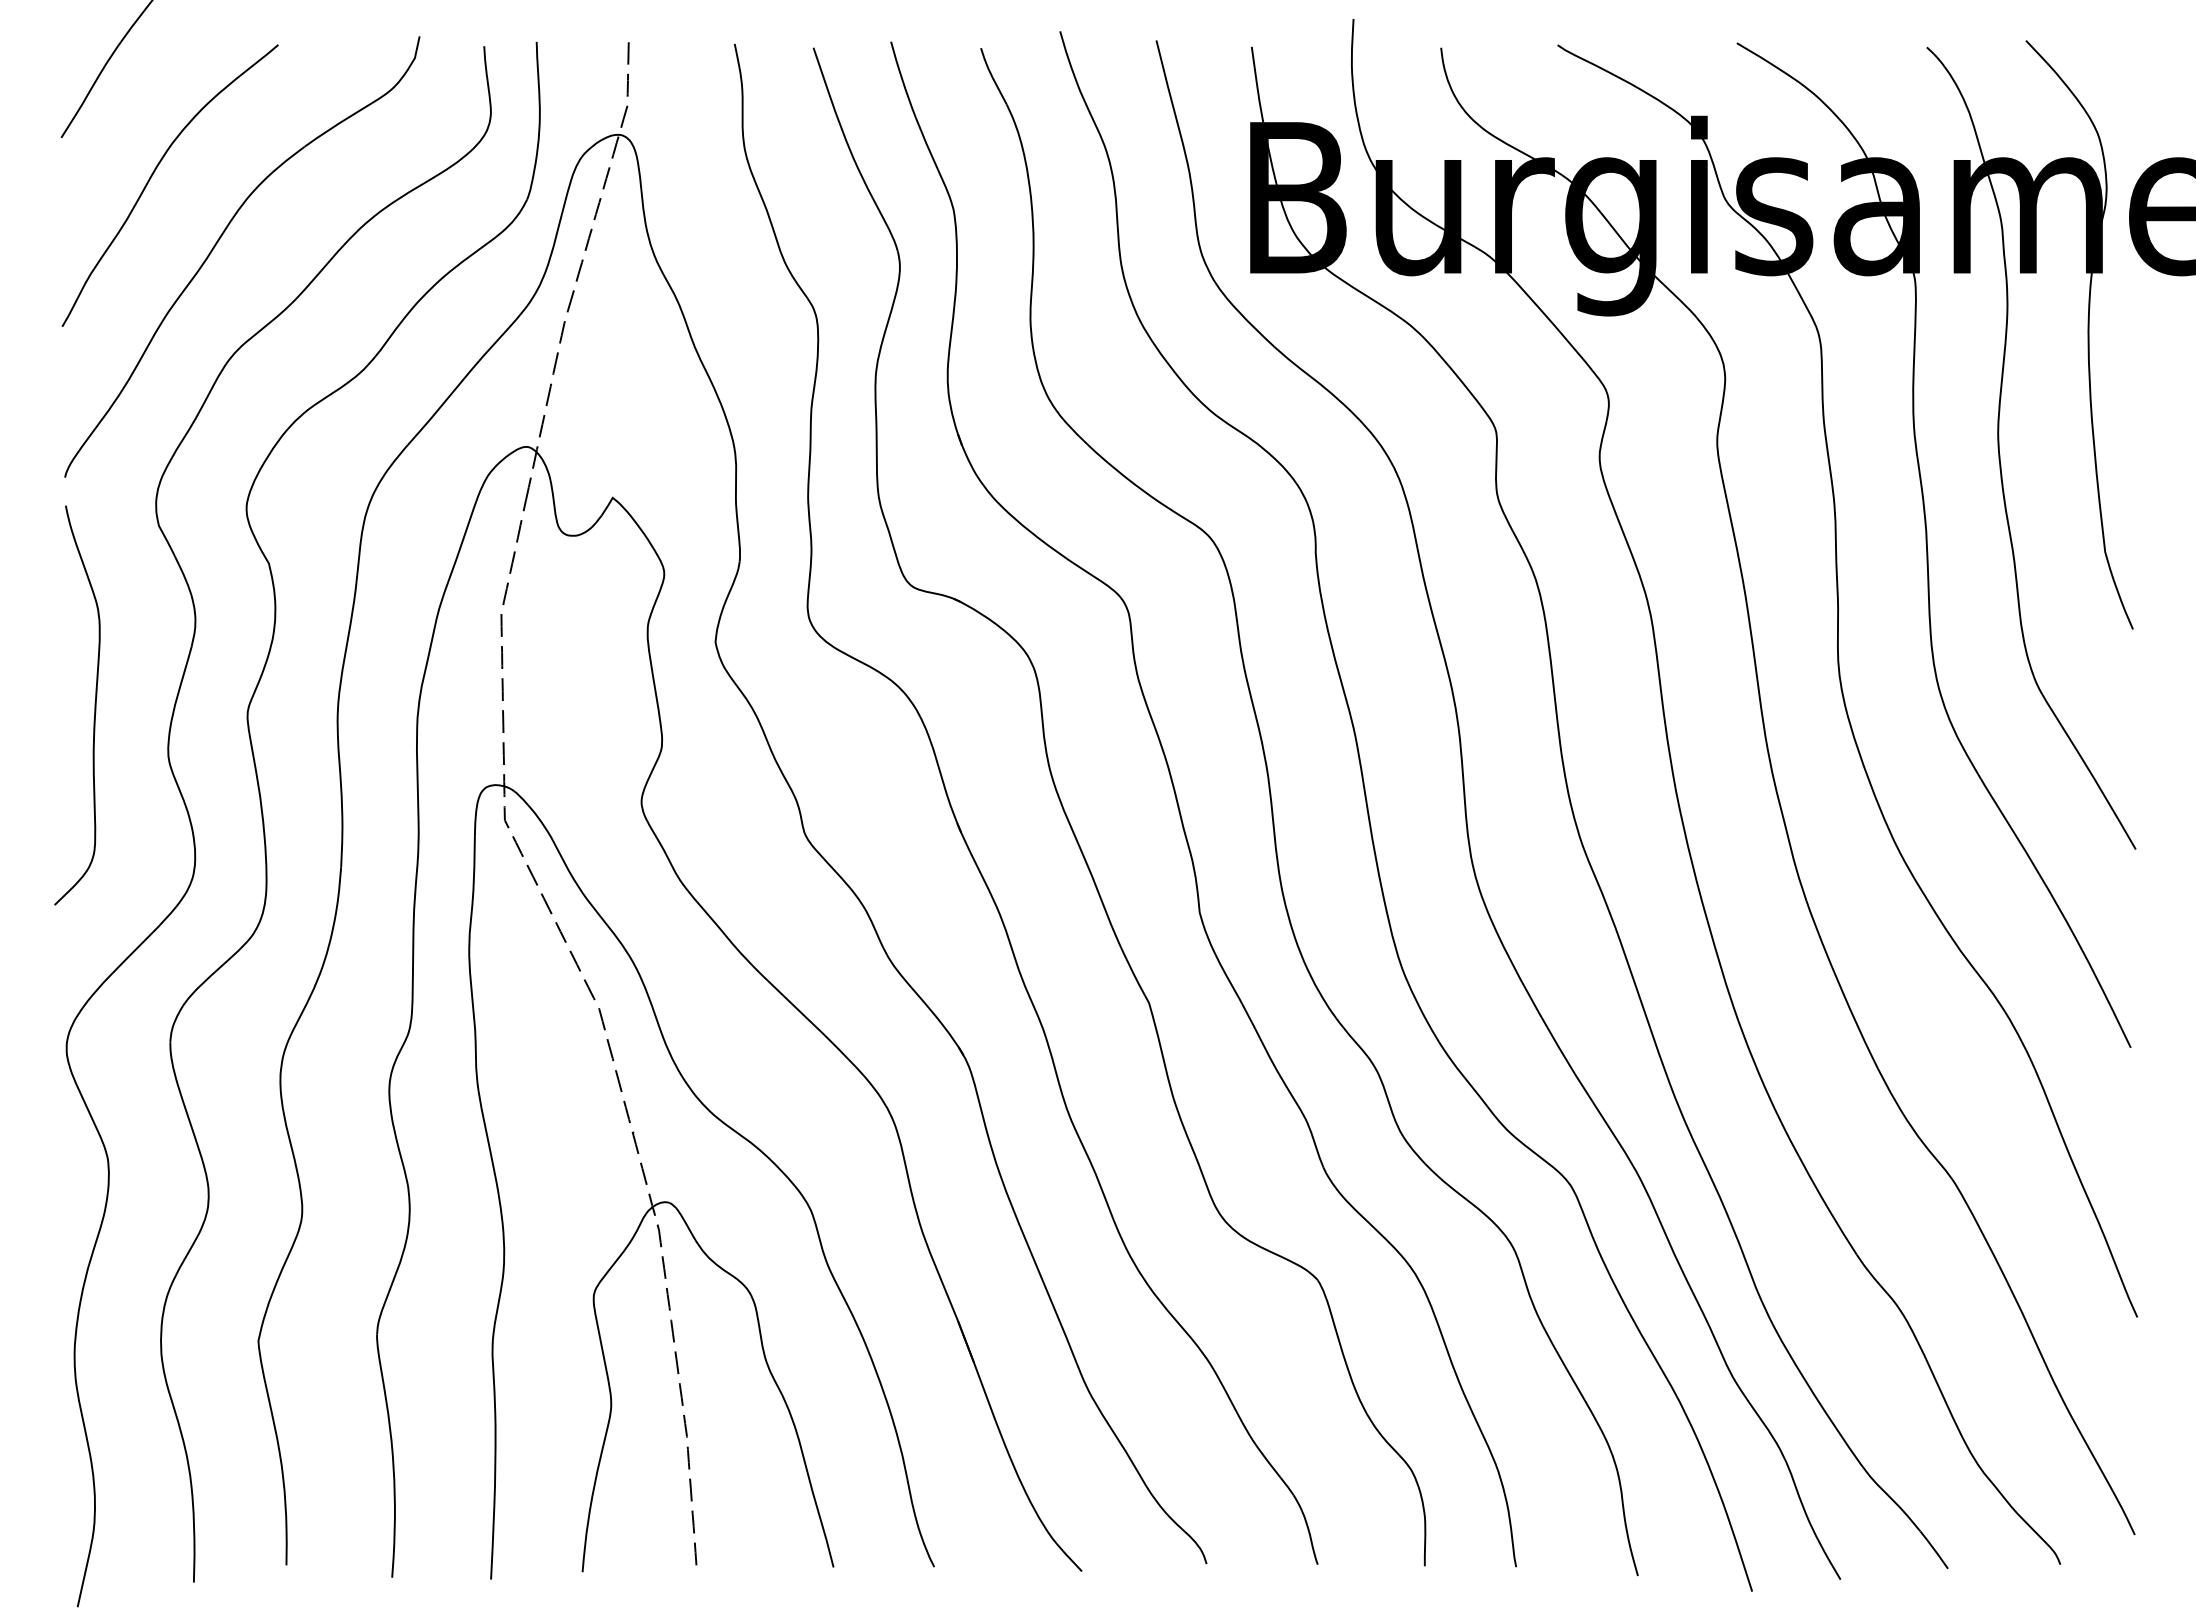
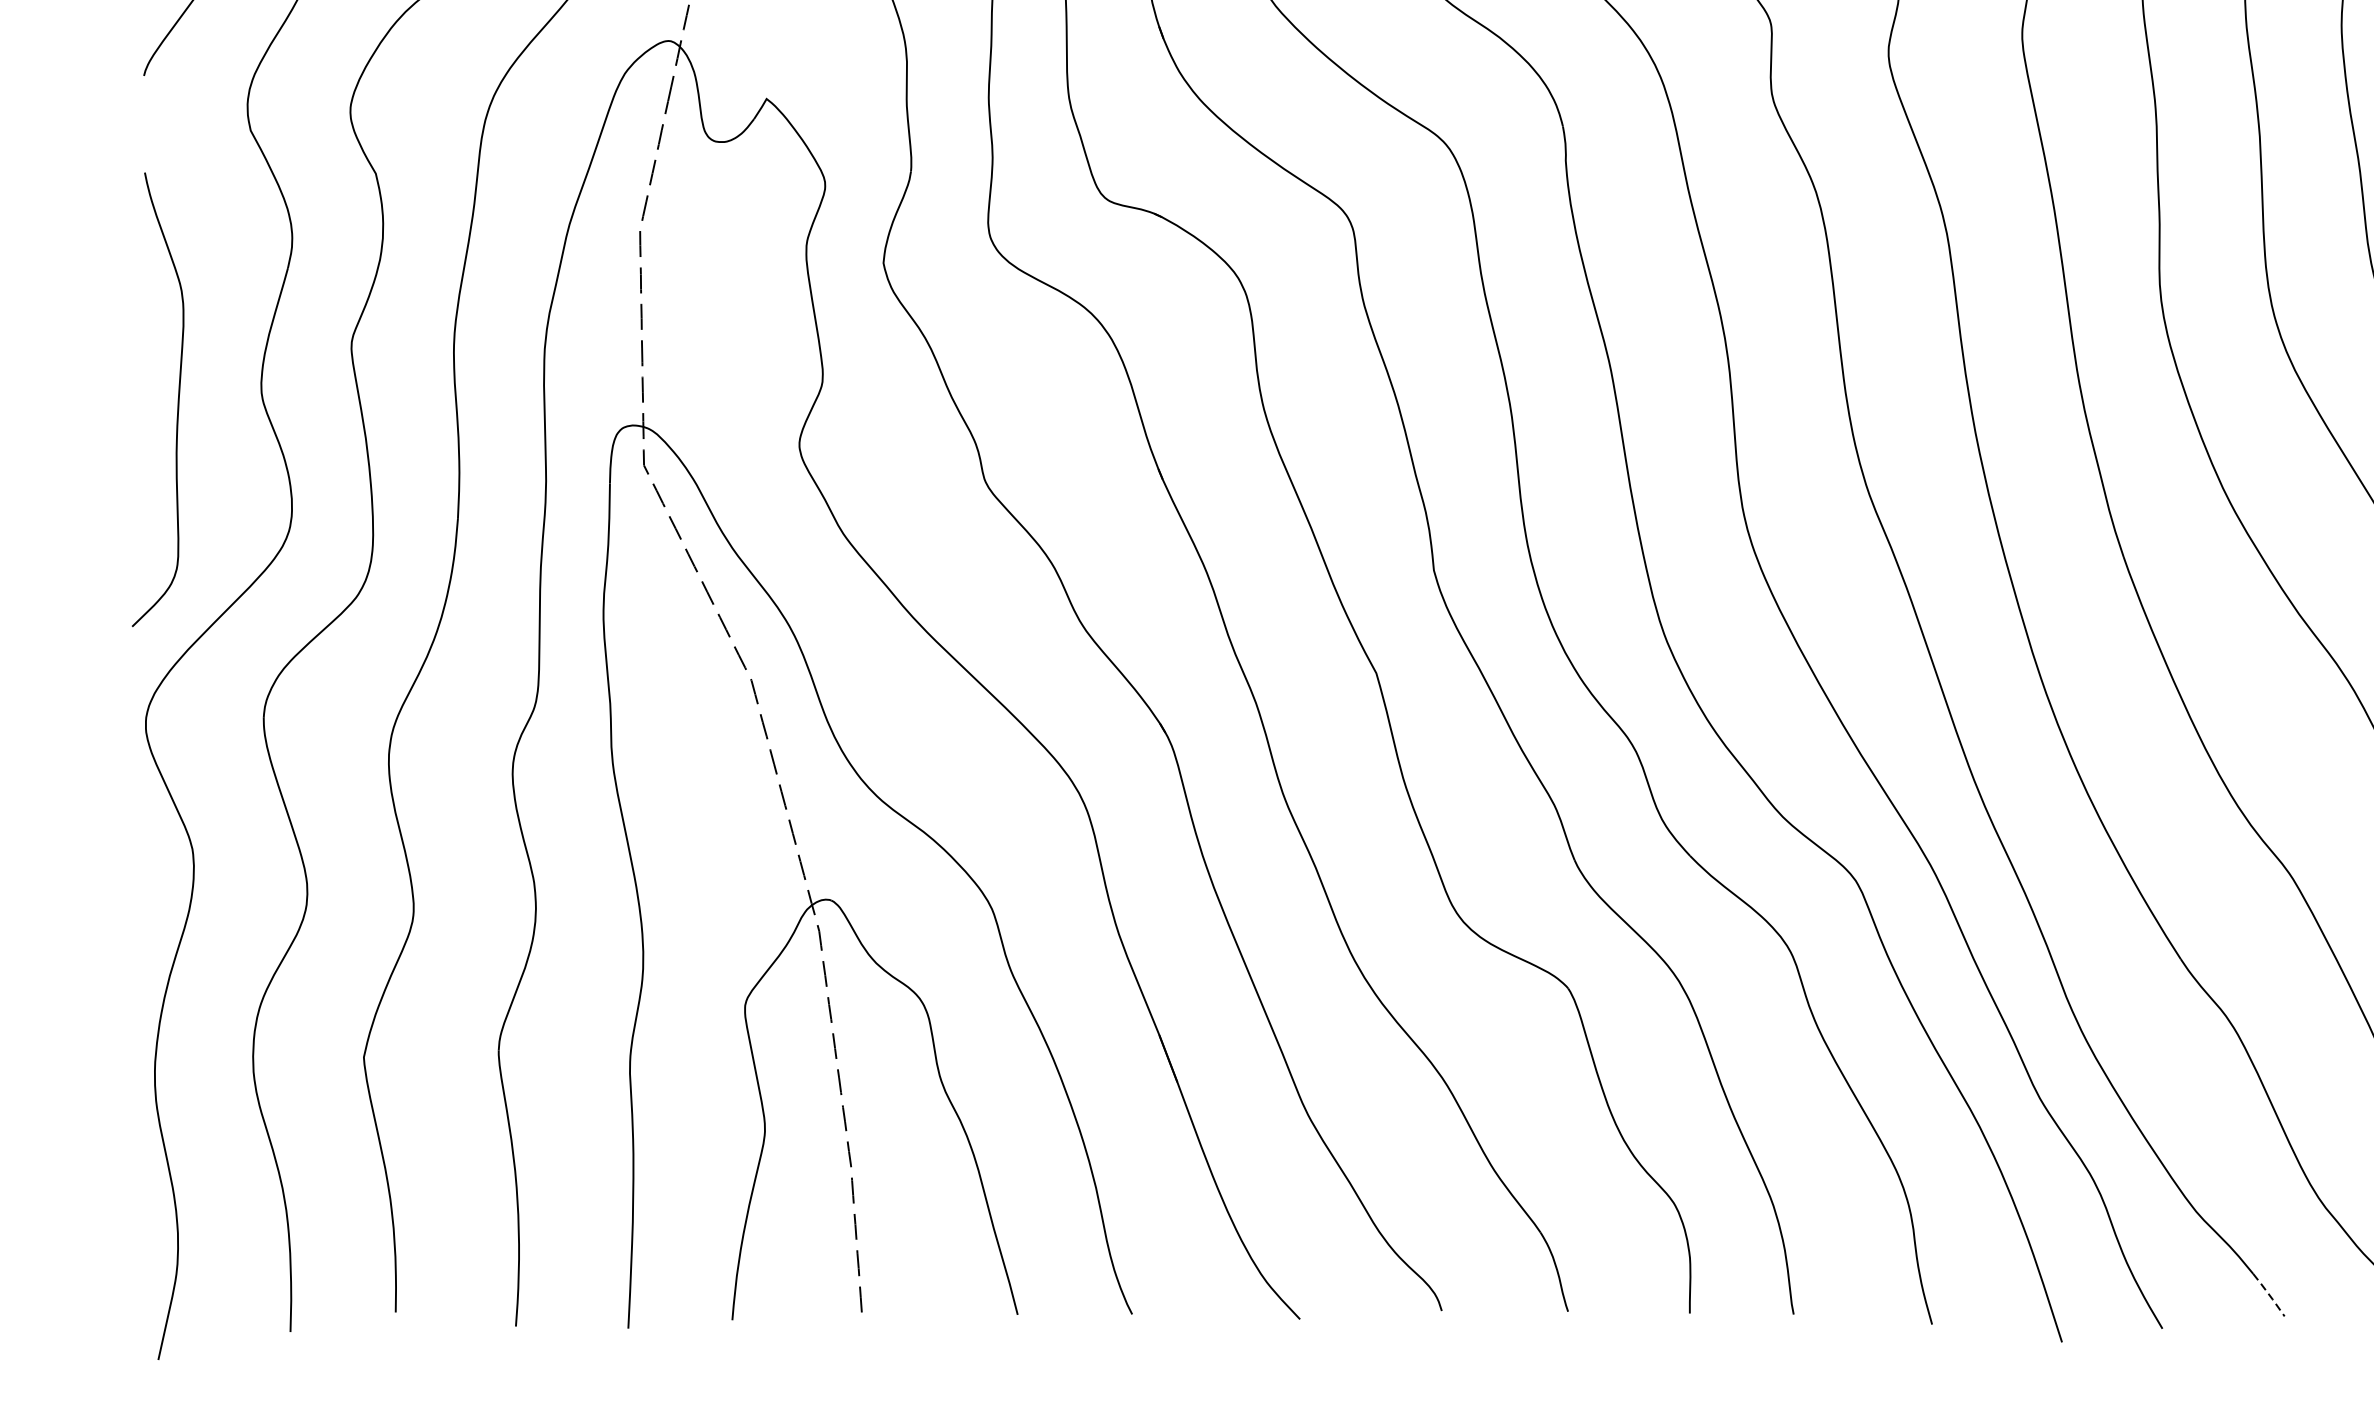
curve: (94, 705) -> (177, 399), moved
line: (1934, 1550) -> (2269, 1295), solid -> dashed

